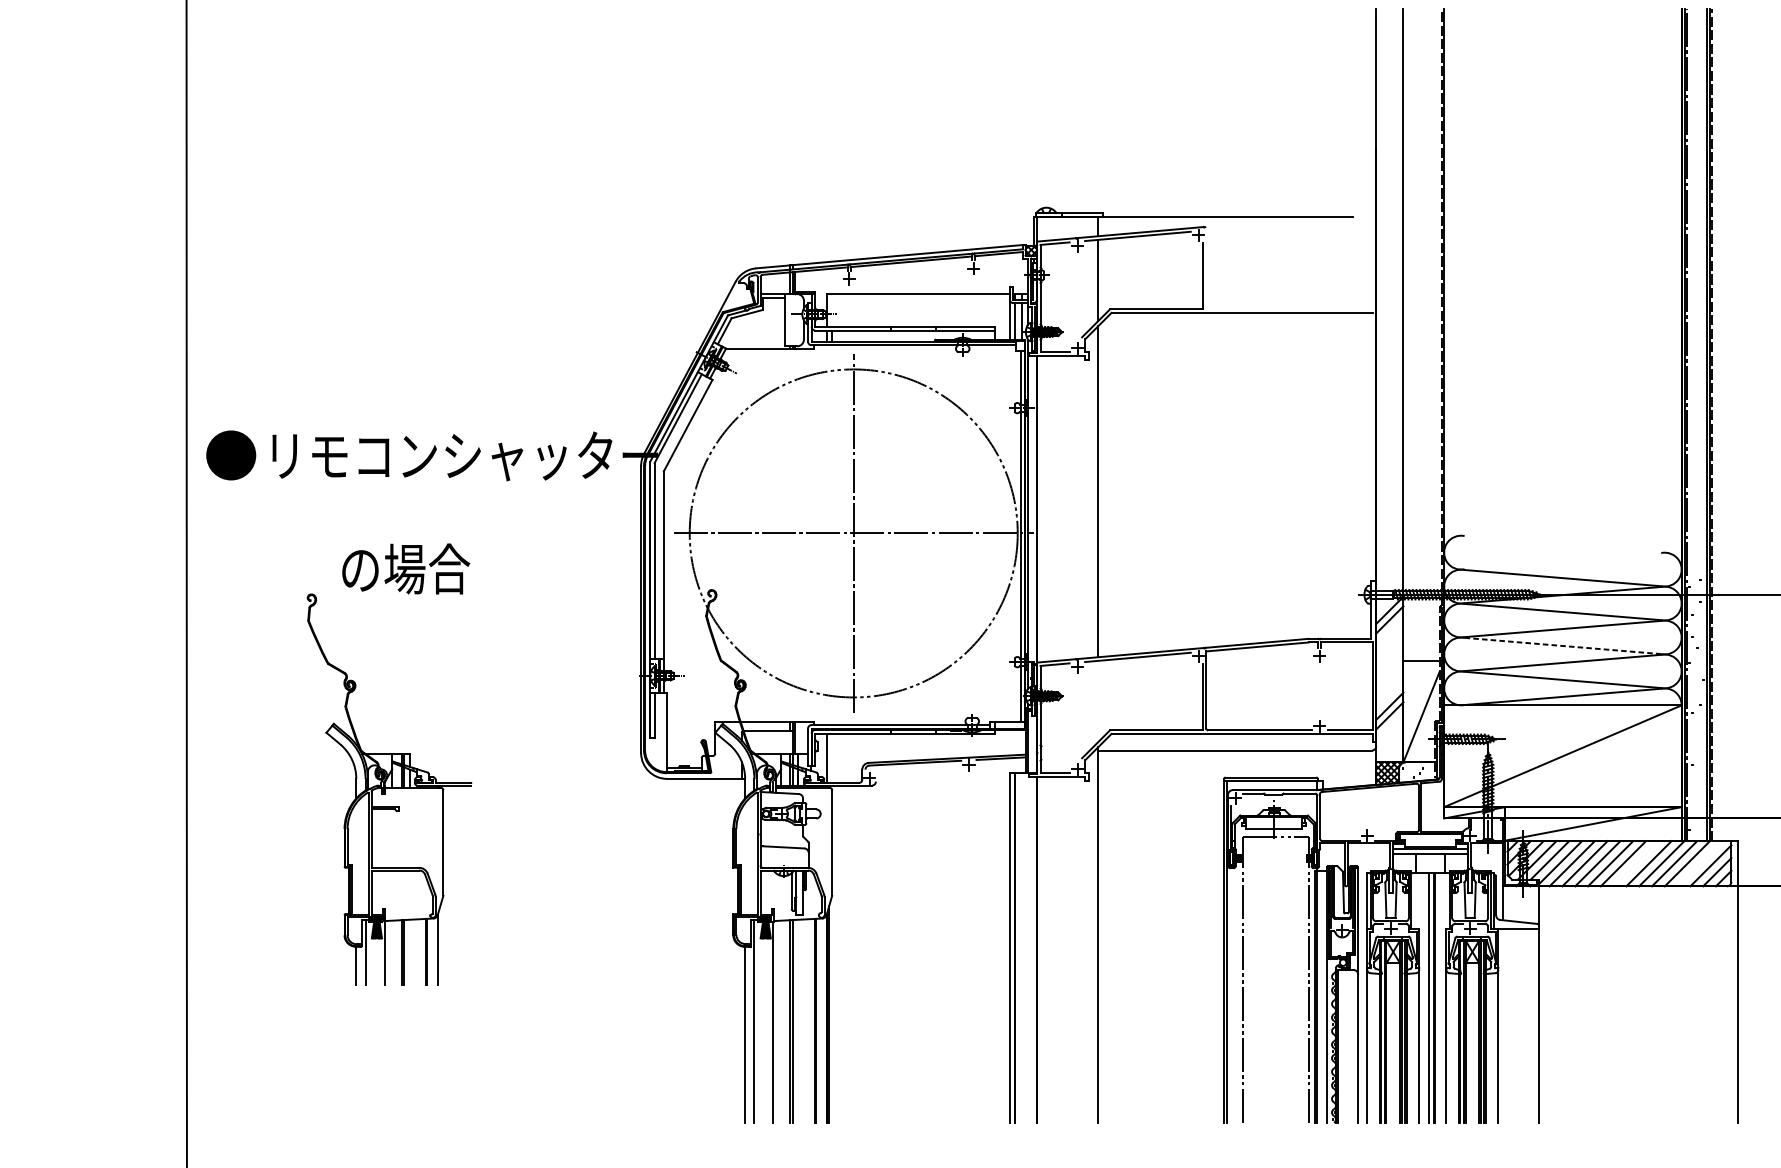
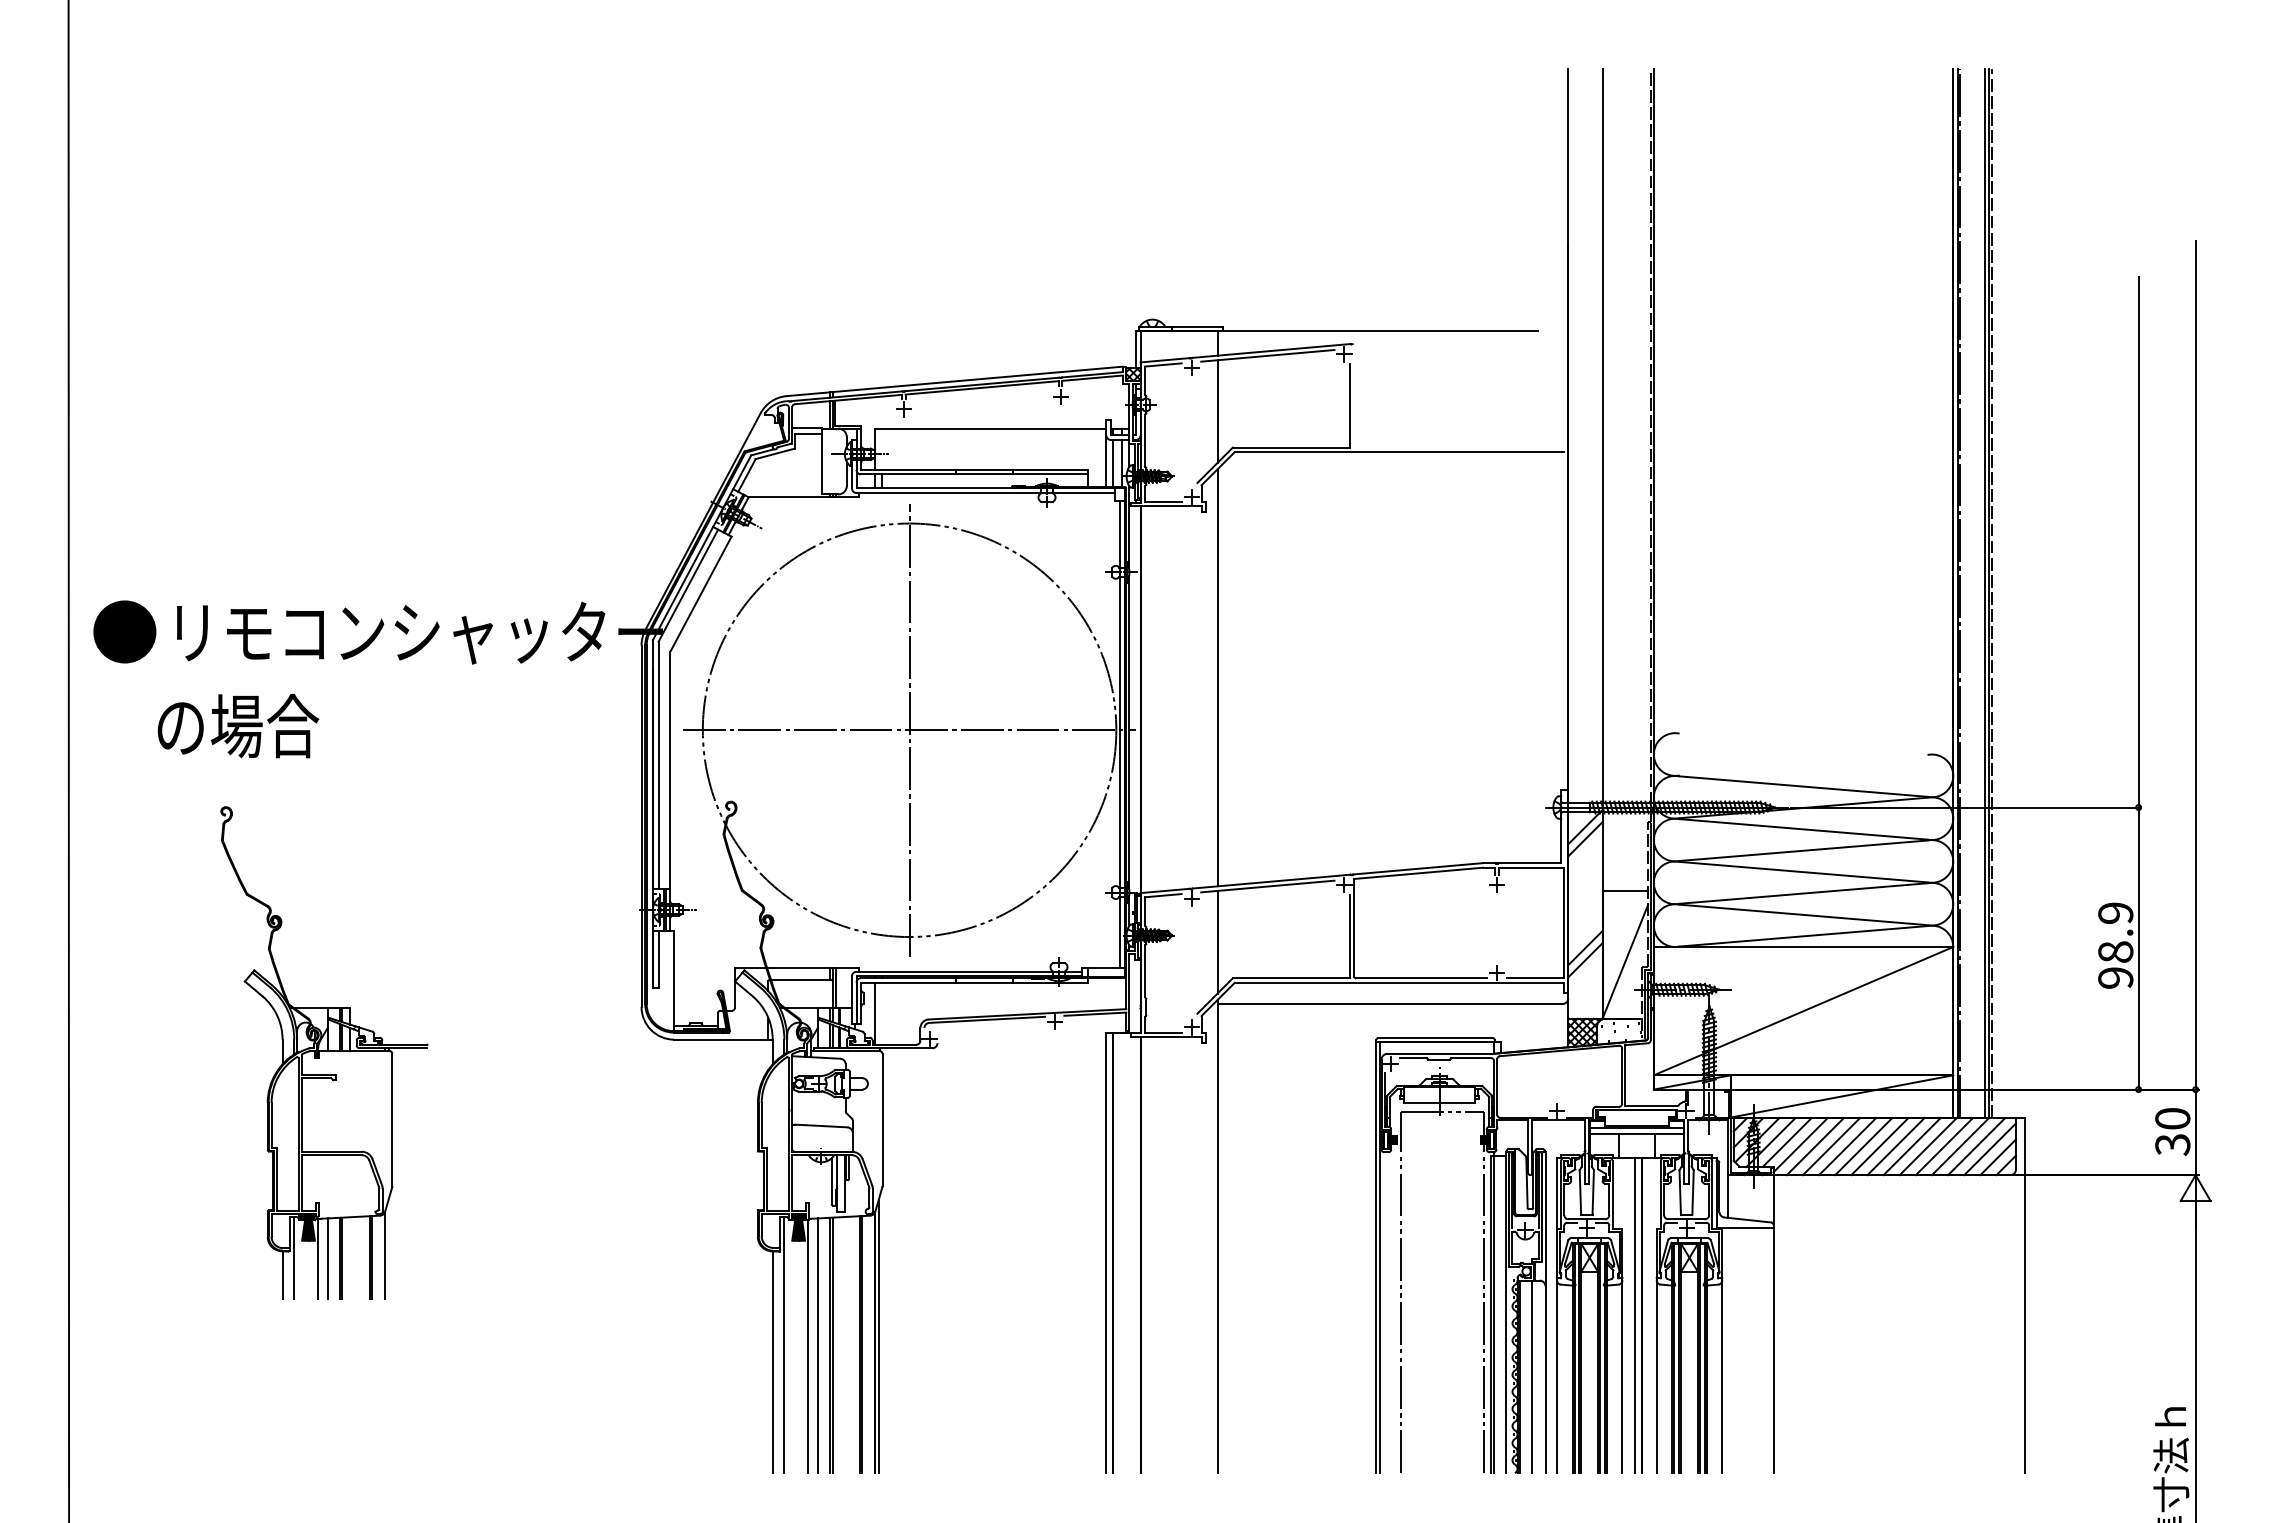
text: (406, 569) -> (238, 726), moved
line: (1563, 646) -> (1804, 872), dashed -> solid
line: (1097, 701) -> (1217, 941), added
line: (1635, 863) -> (1895, 1146), added
line: (1700, 863) -> (1976, 1146), added
line: (391, 952) -> (327, 1258), added
line: (781, 1021) -> (818, 1345), added
line: (1347, 1046) -> (1531, 1376), added

